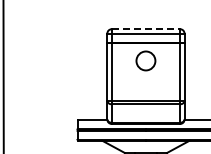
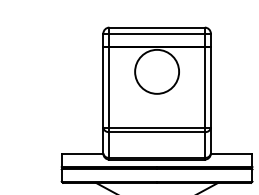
line: (146, 29) -> (157, 27), dashed -> solid
circle: (145, 60) -> (156, 71), size x1.67

